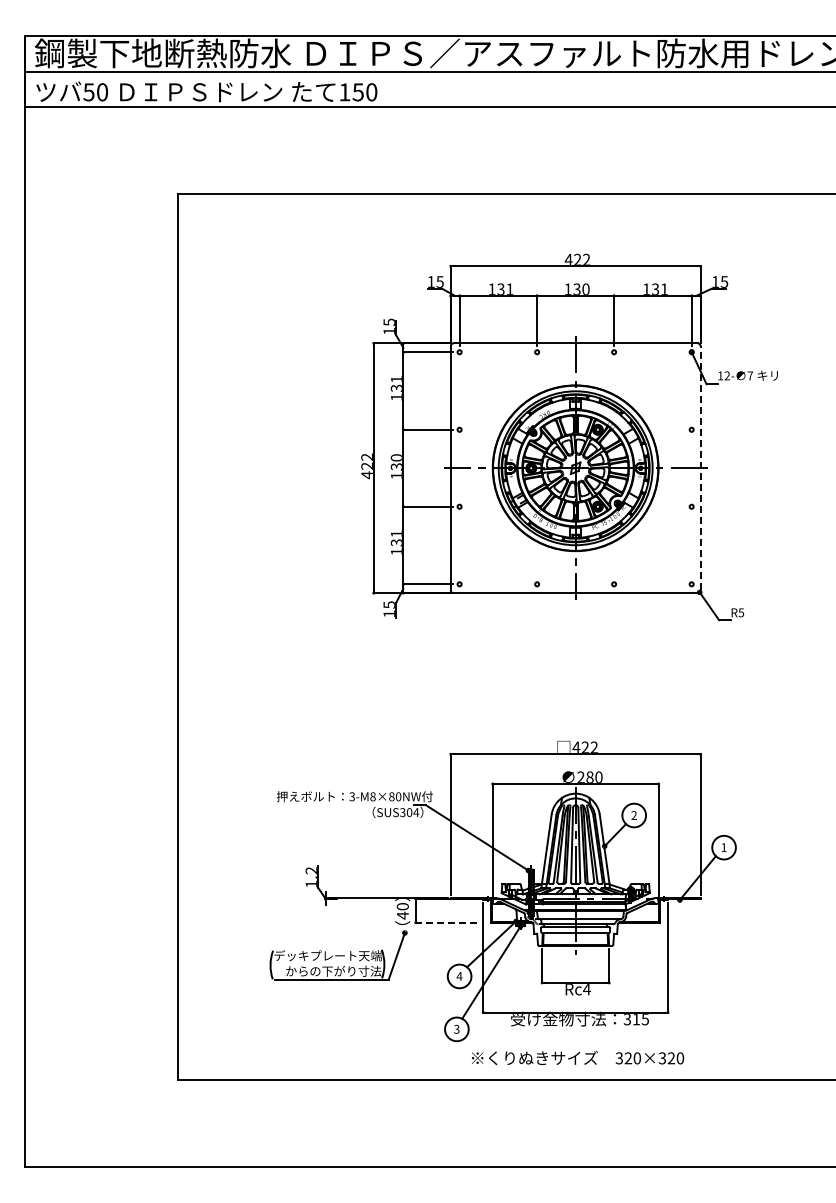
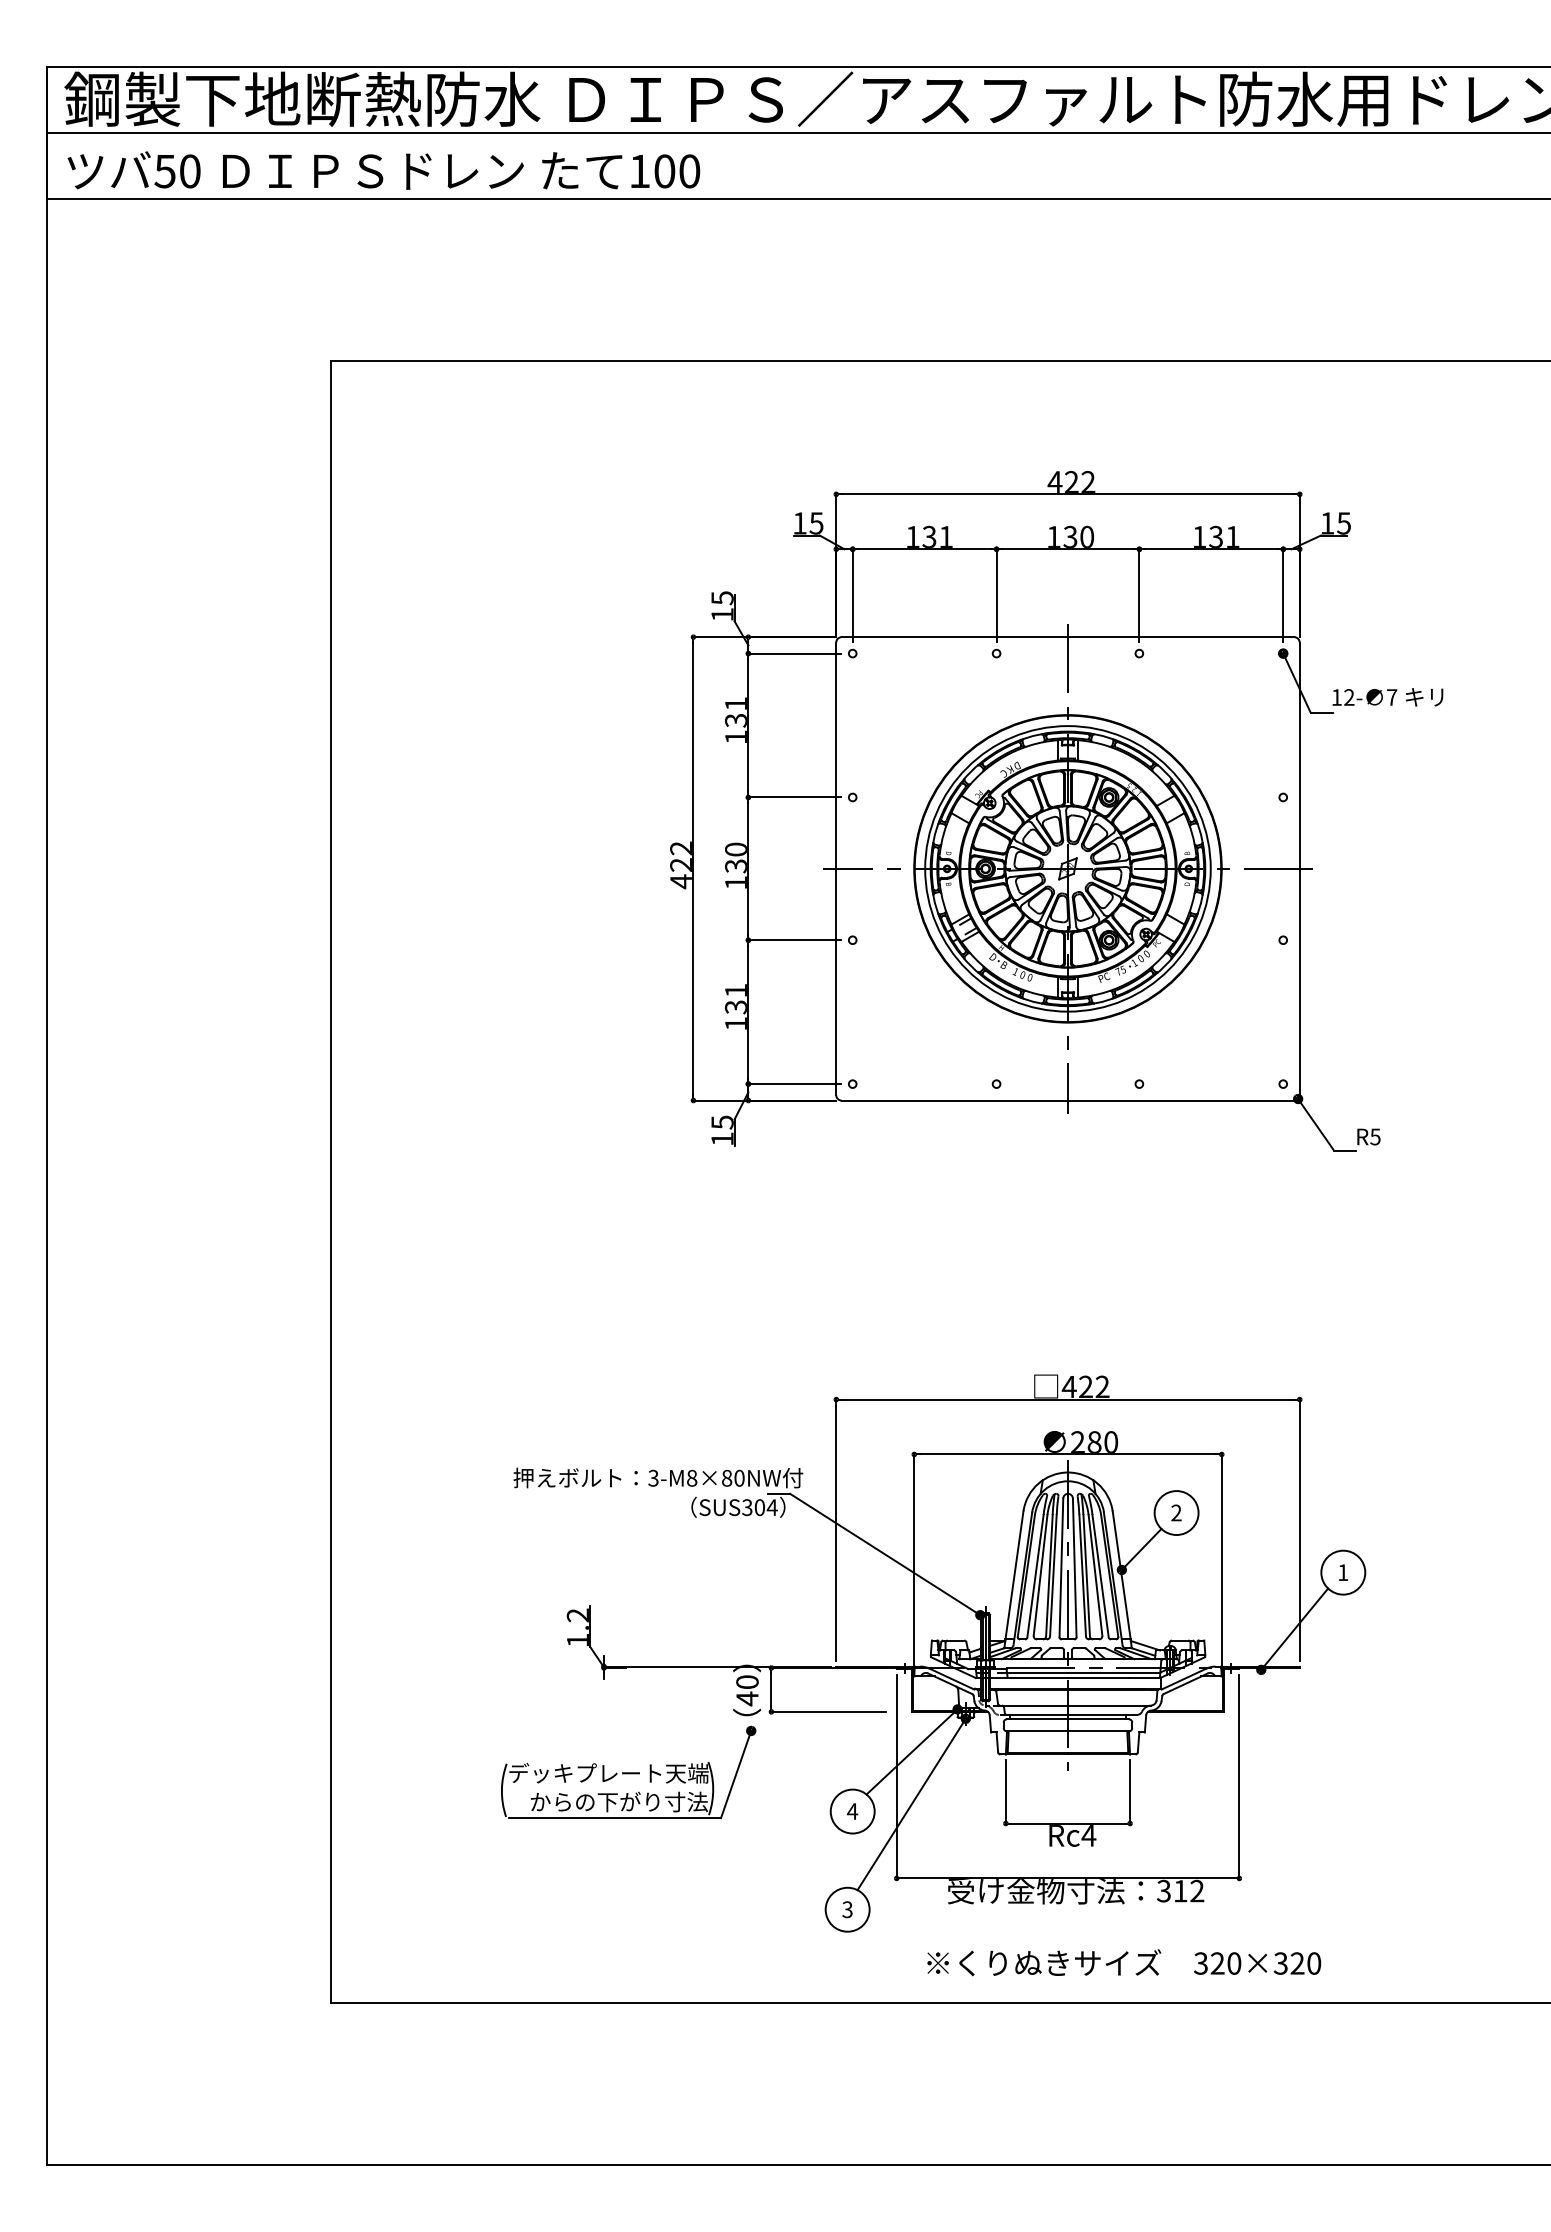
text: (357, 92) -> (663, 171), 150 -> 100
line: (700, 468) -> (1299, 869), dashed -> solid
line: (446, 922) -> (828, 1711), dashed -> solid
text: (645, 1019) -> (1197, 1891), 315 -> 312
text: (578, 1057) -> (1125, 1961), moved

